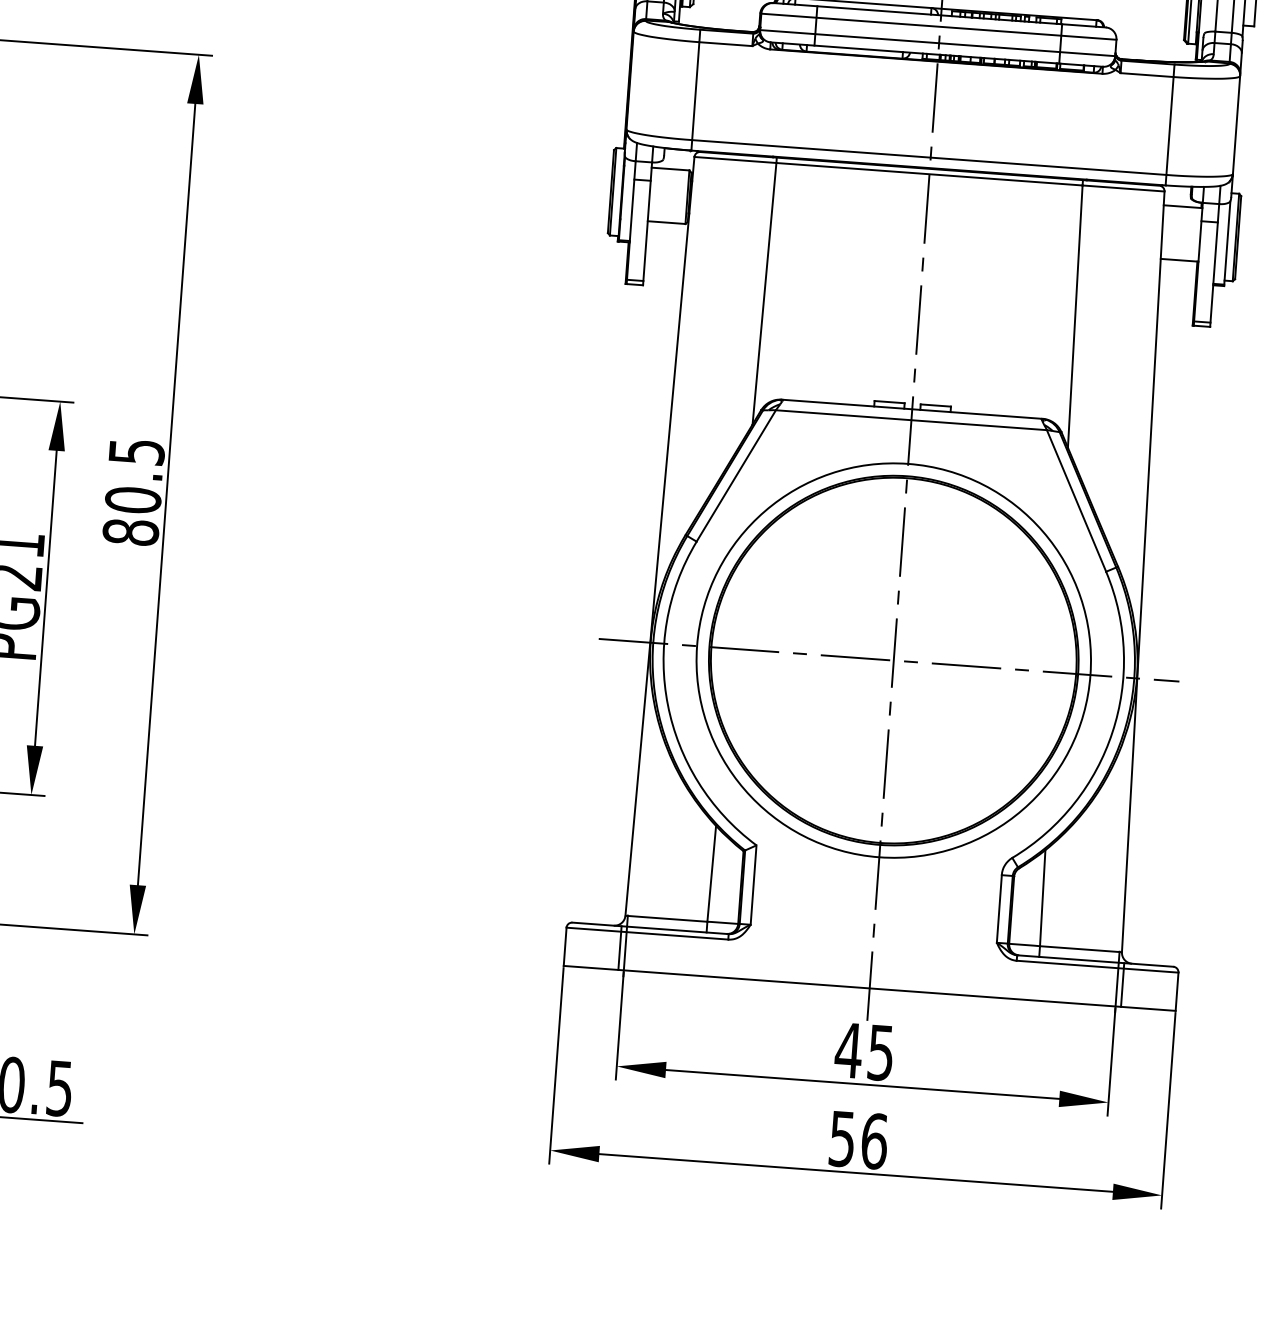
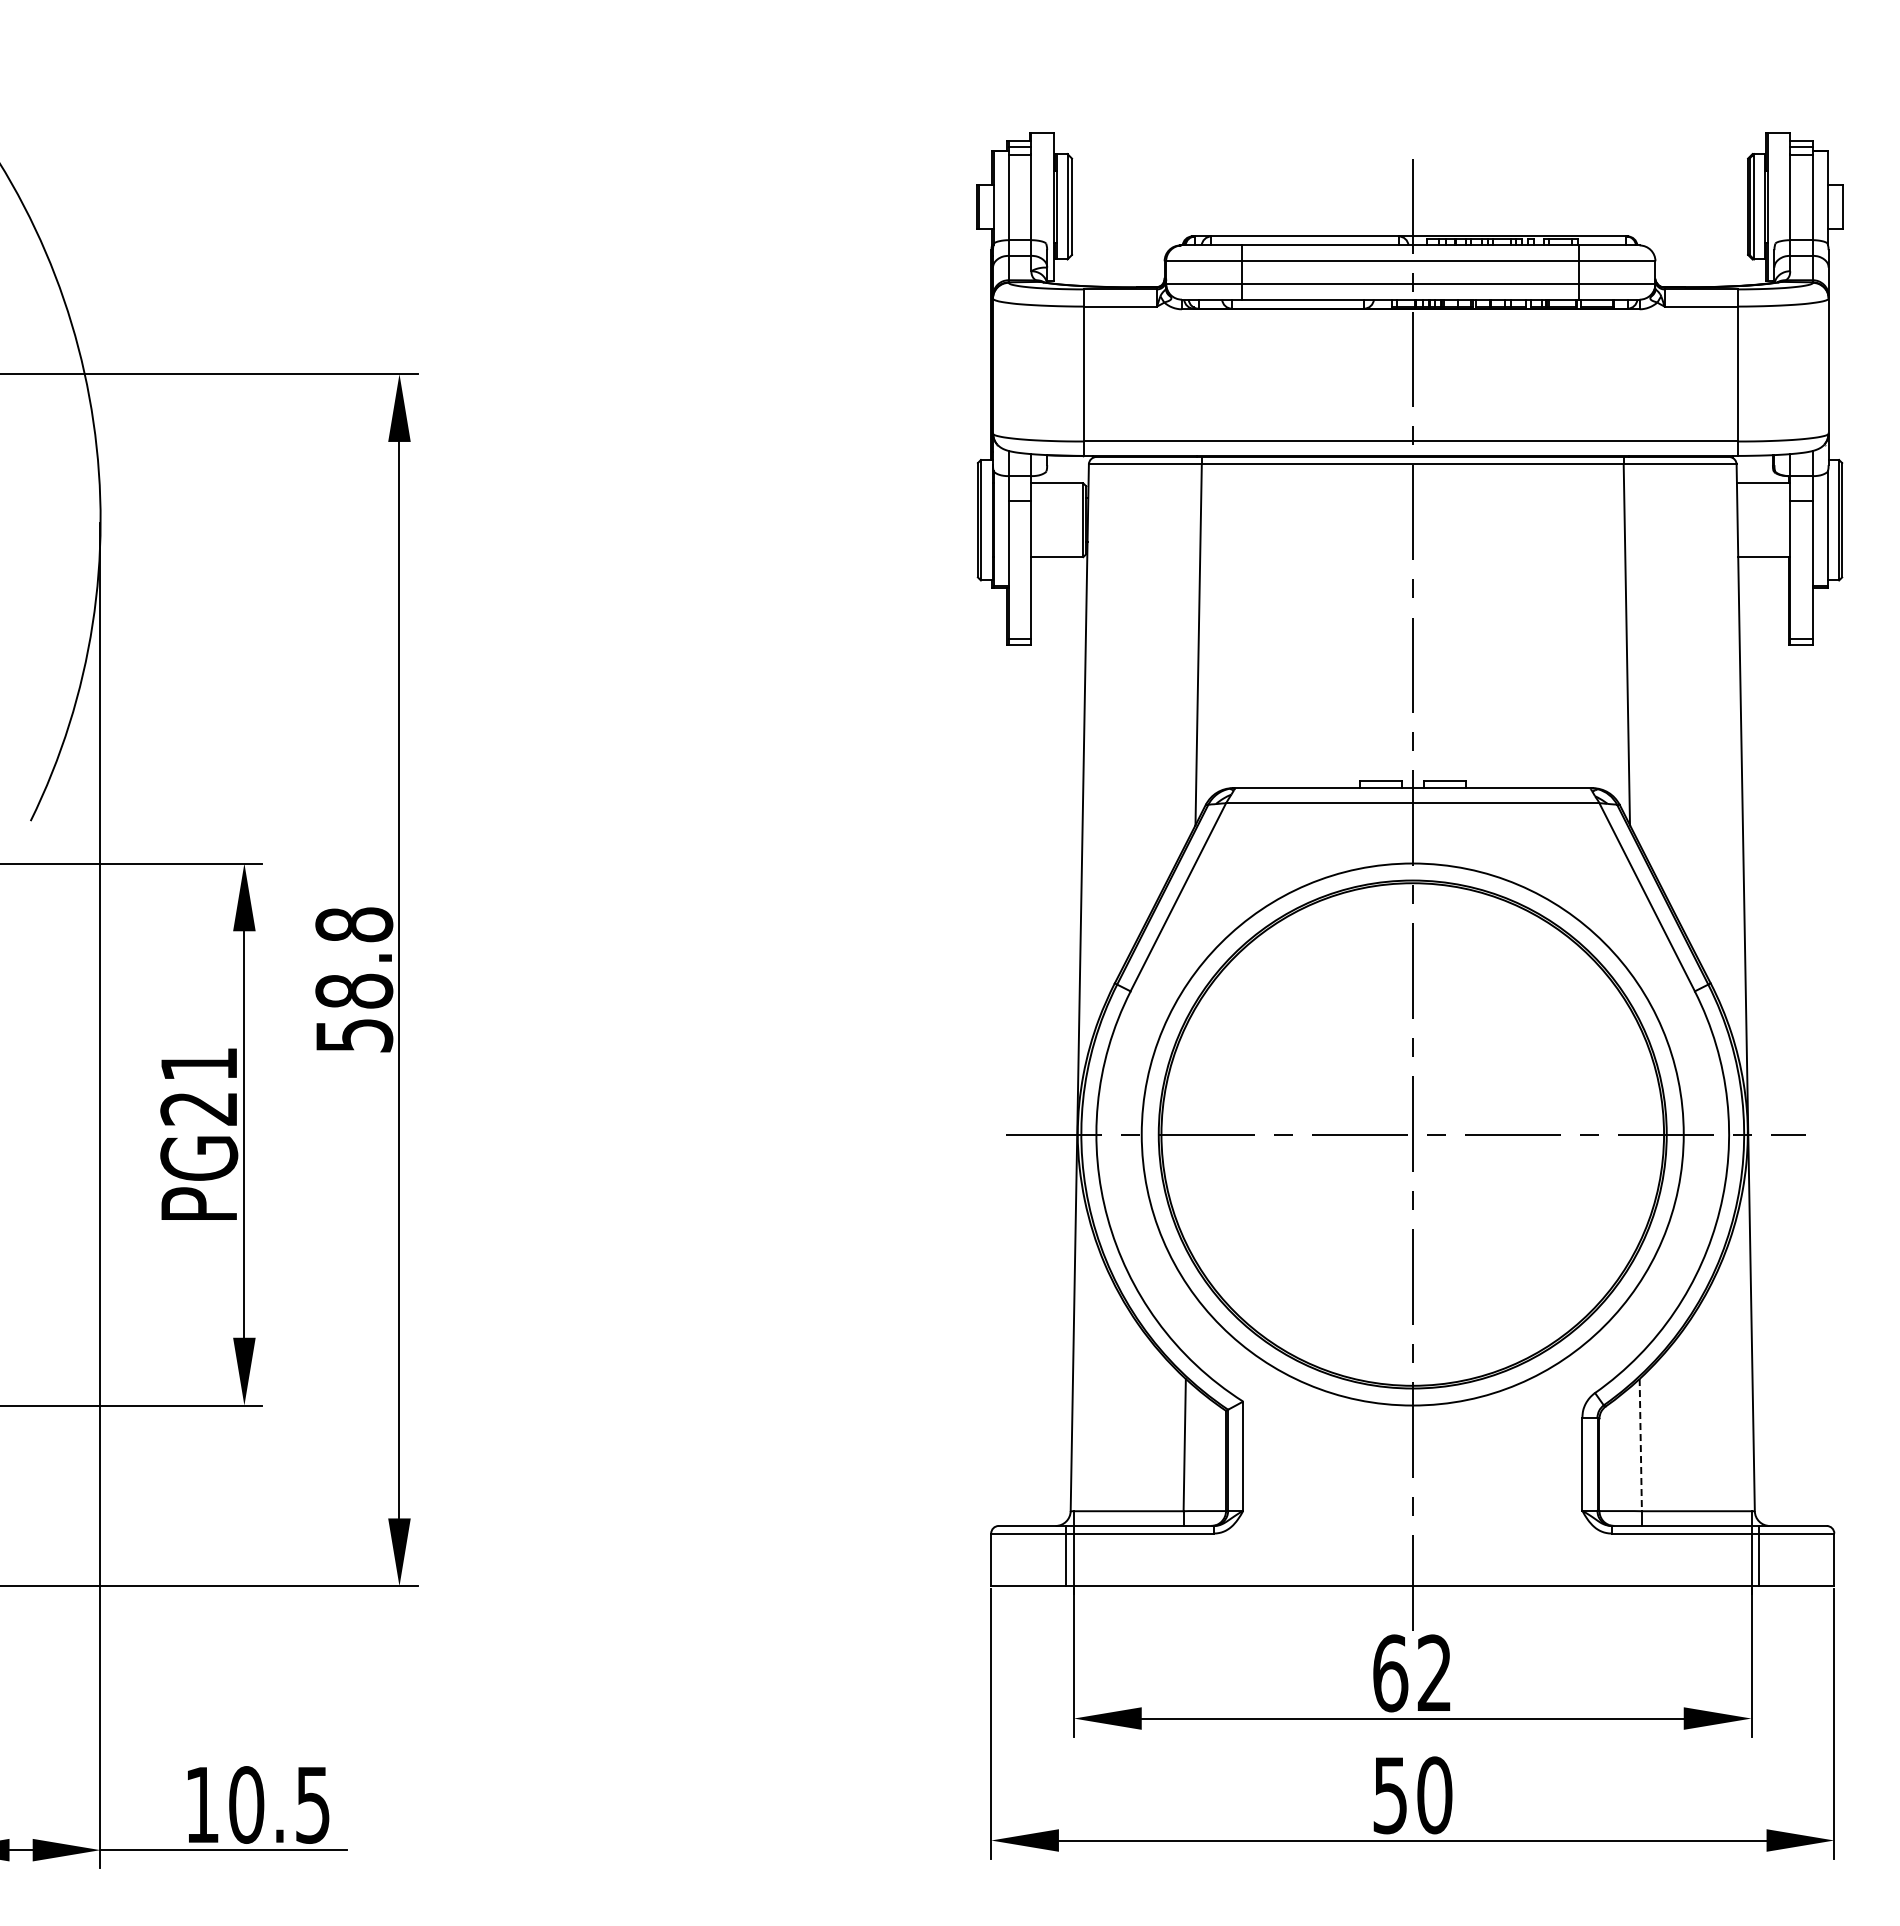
text: (134, 491) -> (354, 979), 80.5 -> 58.8
line: (1042, 898) -> (1640, 1445), solid -> dashed
text: (863, 1051) -> (1410, 1673), 45 -> 62
text: (874, 1141) -> (1434, 1795), 56 -> 50

